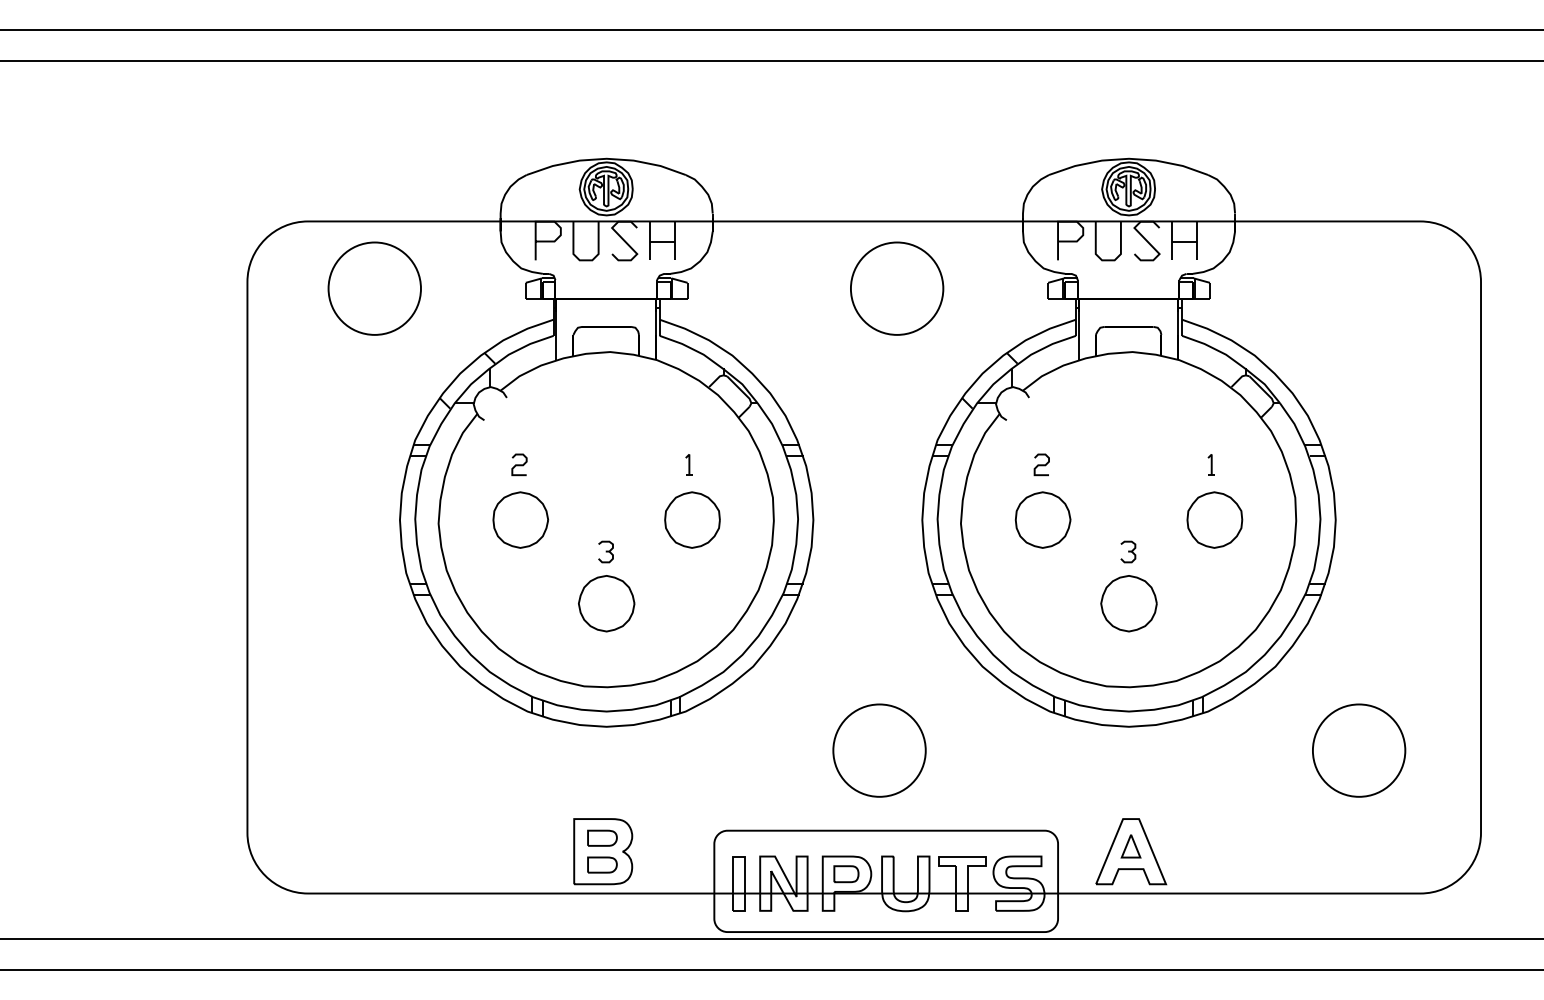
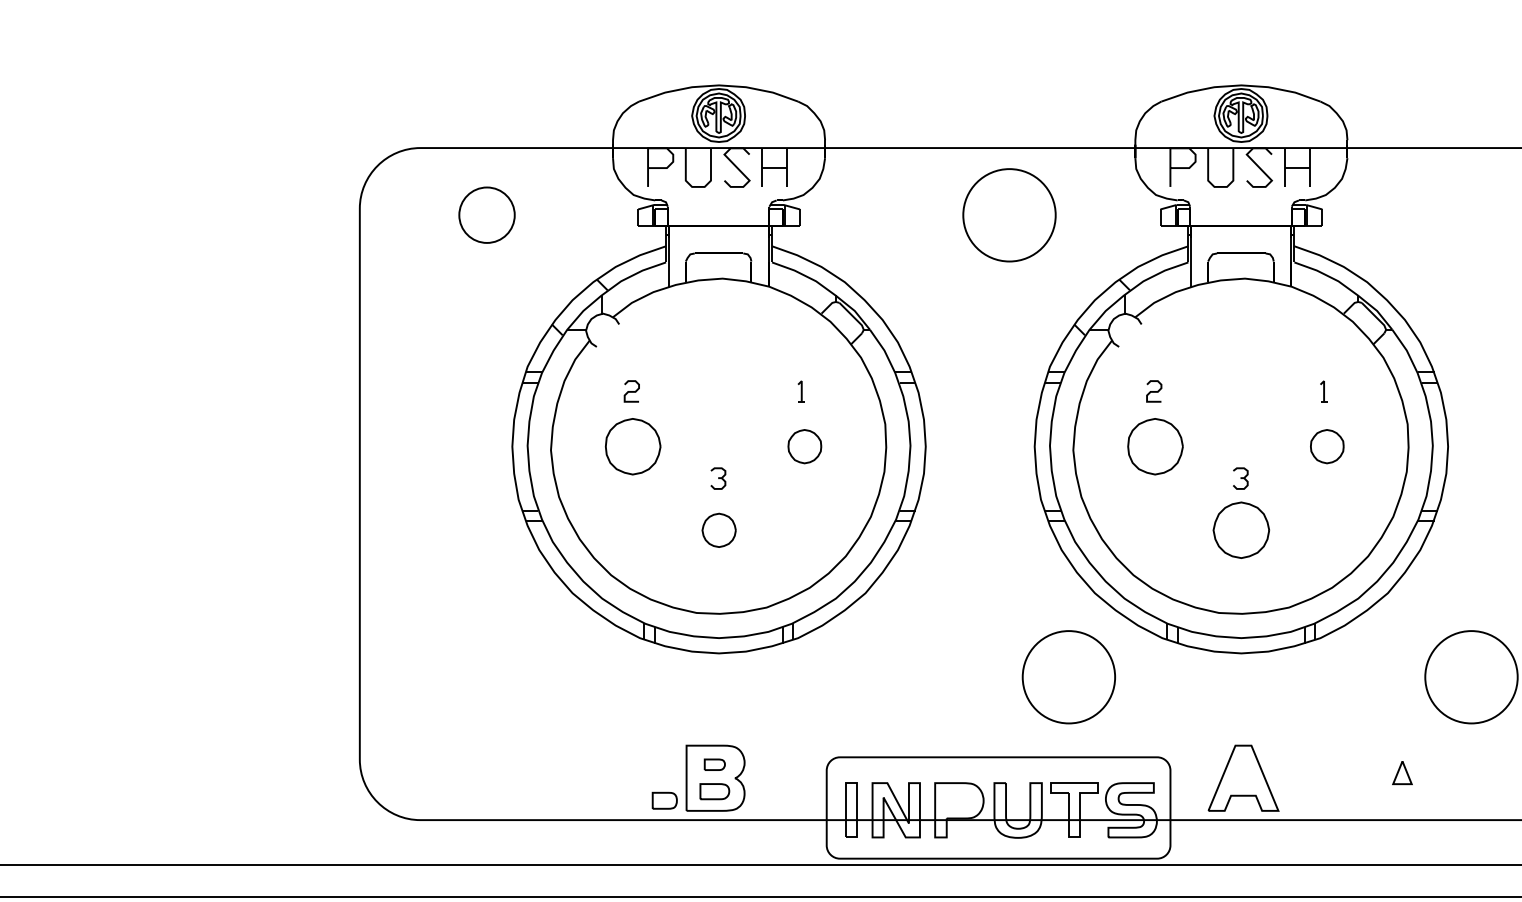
part: (374, 288) -> (486, 215), size x0.6
part: (692, 519) -> (804, 446), size x0.6
part: (1214, 519) -> (1326, 446), size x0.6
part: (606, 603) -> (718, 530), size x0.6
part: (879, 750) -> (1068, 677), moved
part: (602, 837) -> (714, 764), size x0.7
part: (1130, 846) -> (1401, 773), moved
part: (846, 874) -> (664, 801), moved

